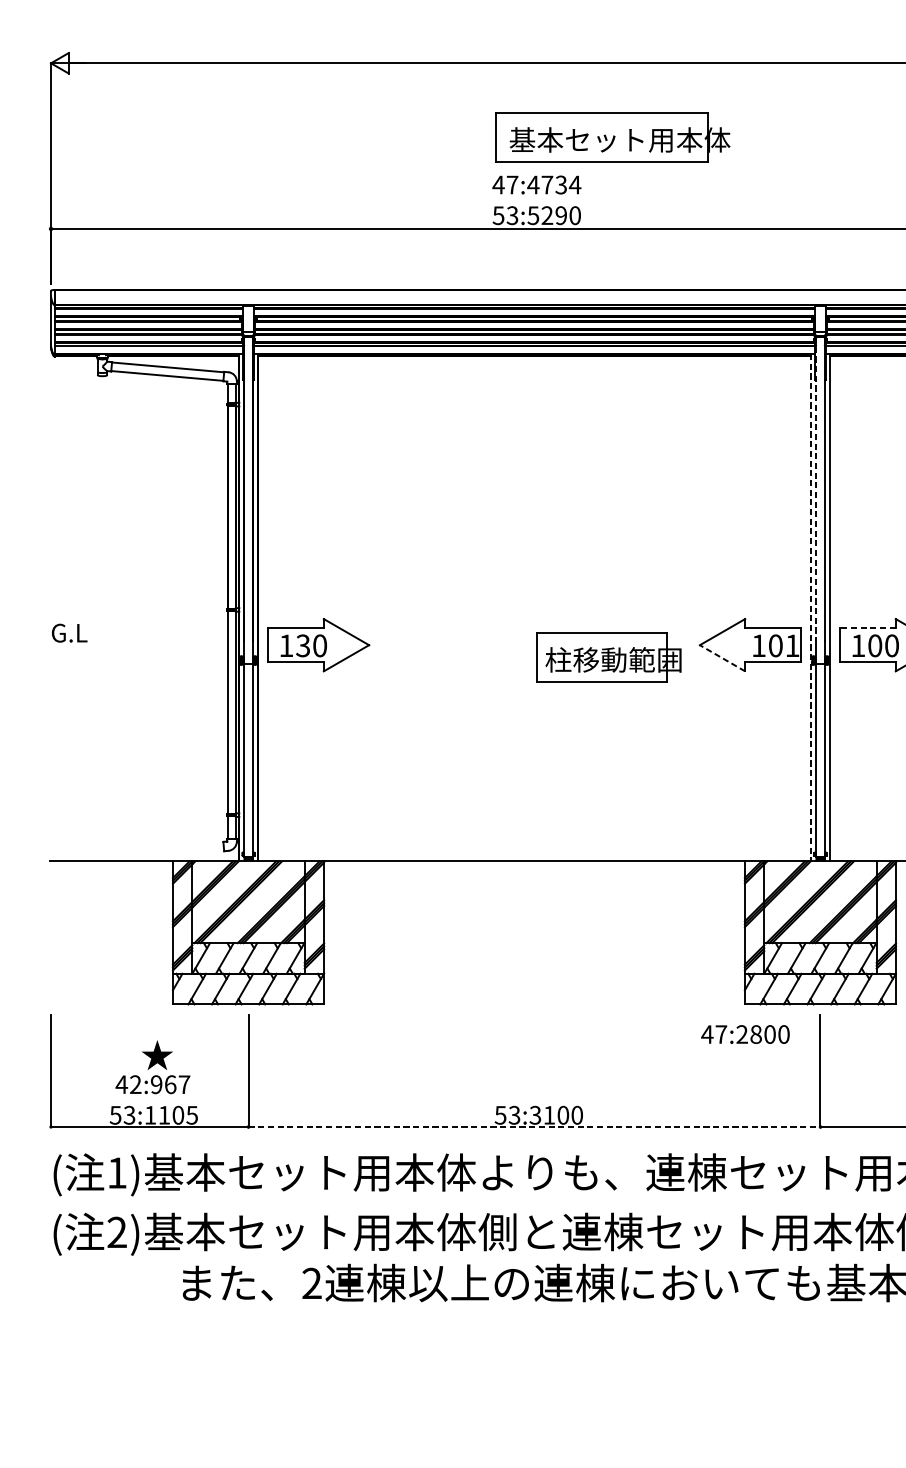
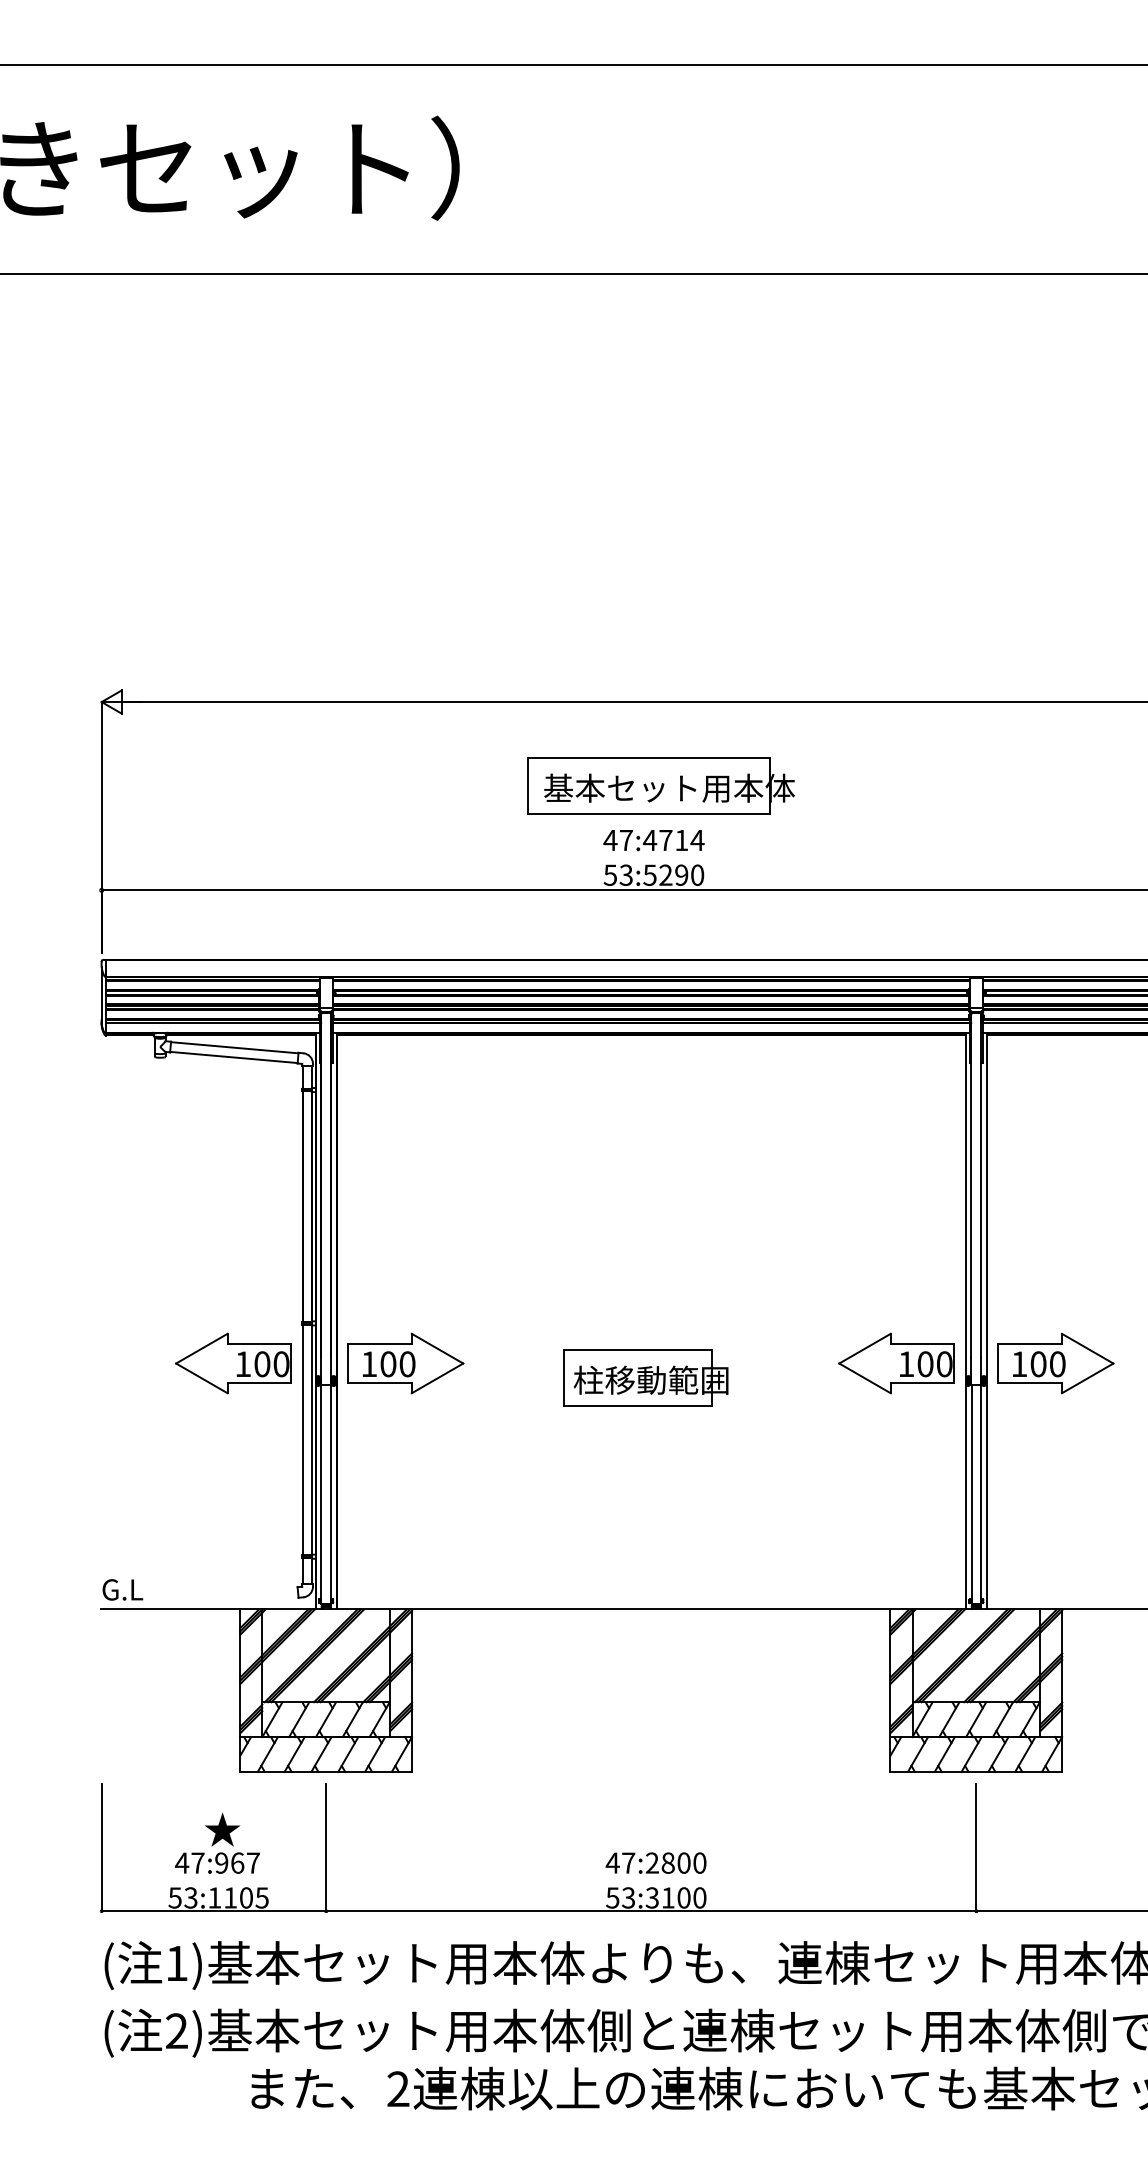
part: (612, 137) -> (660, 785), moved
text: (561, 185) -> (681, 840), 47:4734 -> 47:4714
line: (816, 489) -> (971, 1186), dashed -> solid
line: (810, 608) -> (965, 1321), dashed -> solid
line: (868, 628) -> (1030, 1344), dashed -> solid
text: (69, 632) -> (122, 1589), moved
part: (166, 645) -> (233, 1363), added
text: (303, 646) -> (388, 1364), 130 -> 100
text: (792, 646) -> (944, 1364), 101 -> 100
part: (608, 657) -> (645, 1377), moved
line: (722, 658) -> (865, 1378), dashed -> solid
text: (744, 1033) -> (655, 1862), moved
text: (135, 1084) -> (197, 1862), 42:967 -> 47:967
line: (534, 1127) -> (651, 1911), dashed -> solid

